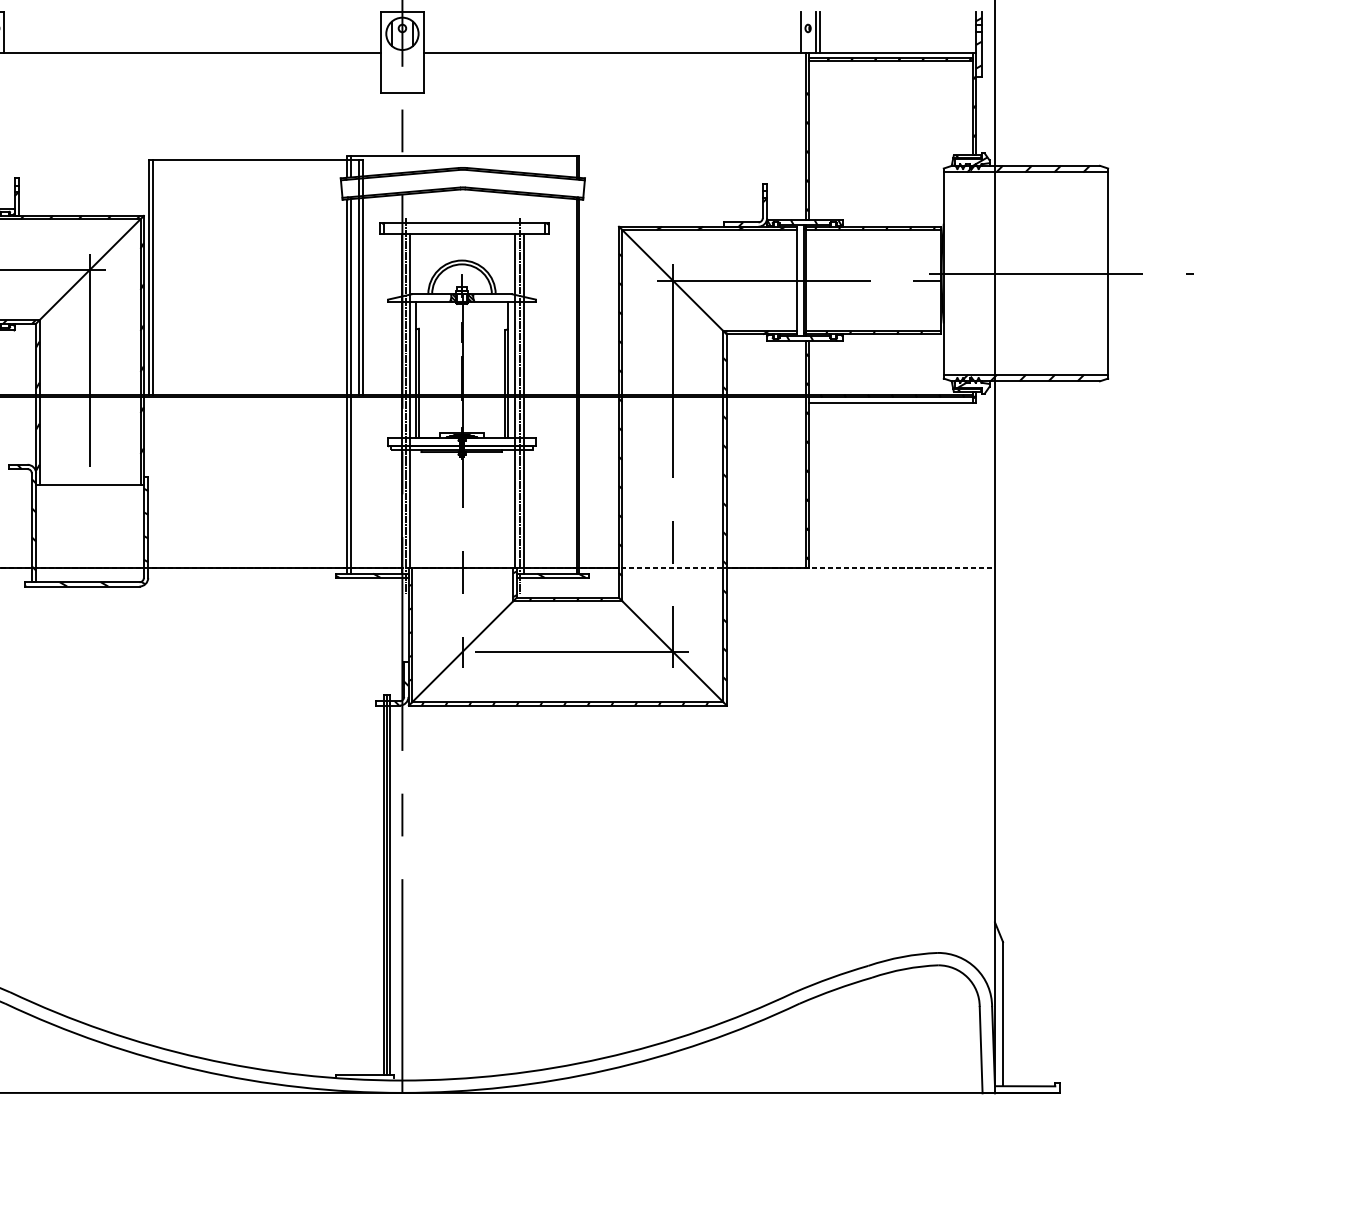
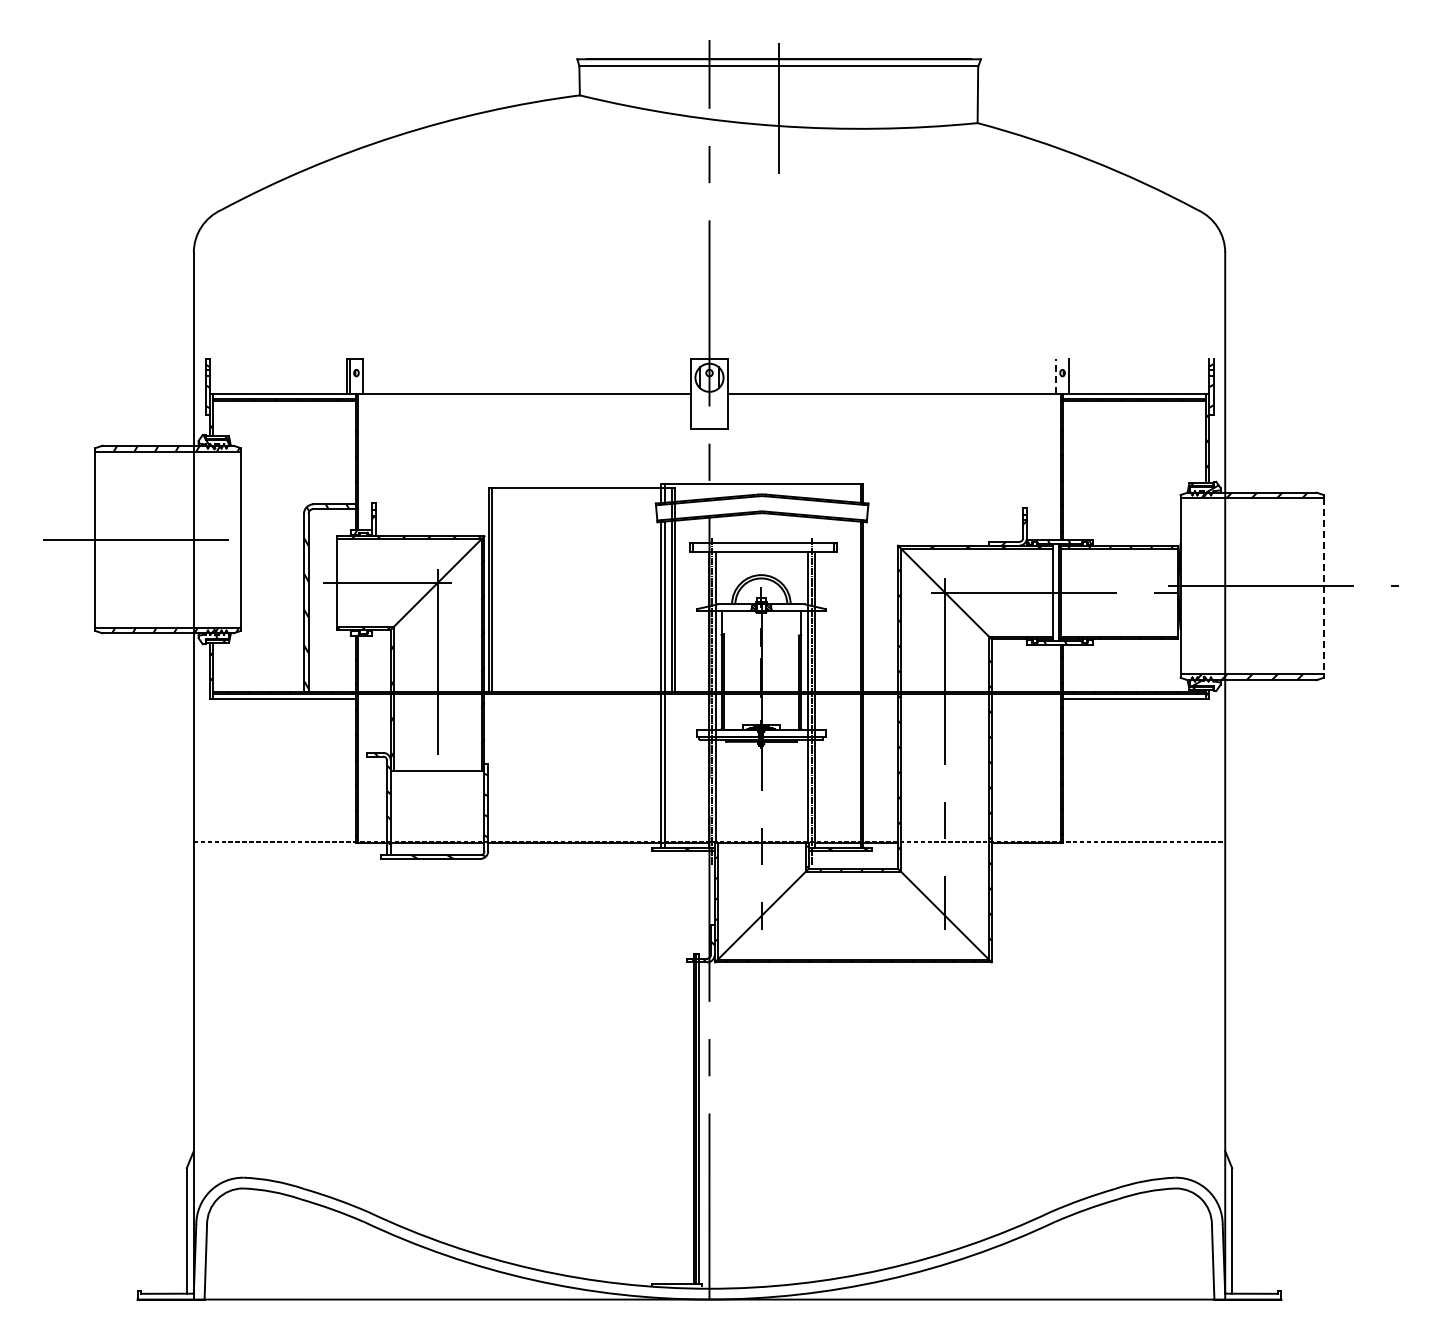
line: (799, 32) -> (1055, 376), solid -> dashed
line: (819, 32) -> (1072, 376), removed
line: (1107, 273) -> (1323, 586), solid -> dashed
line: (566, 651) -> (852, 915), removed

